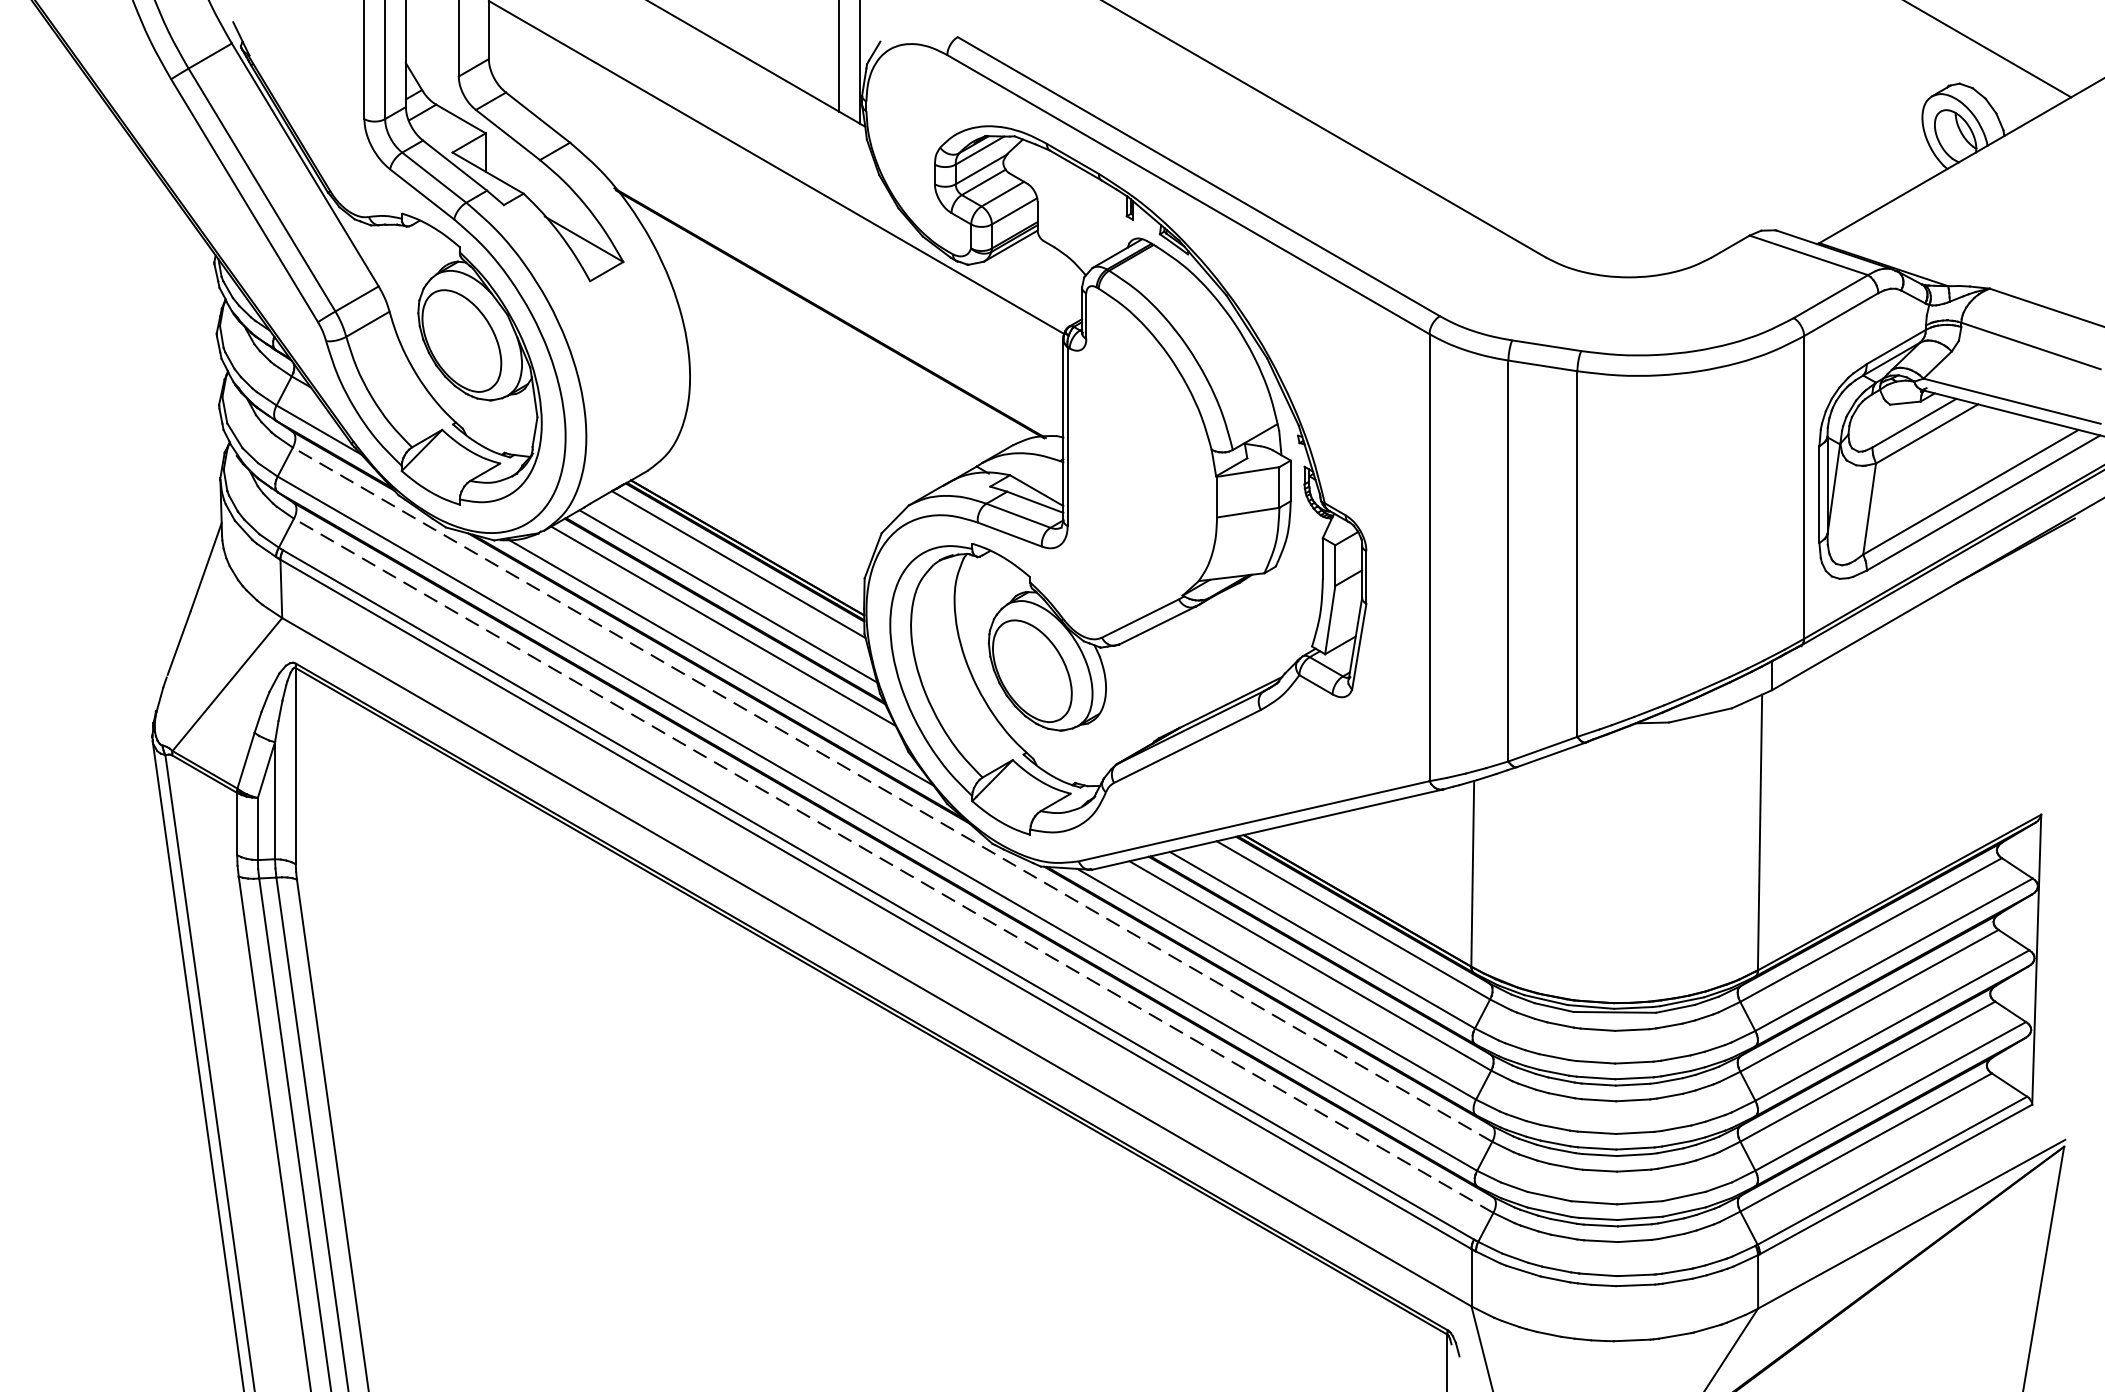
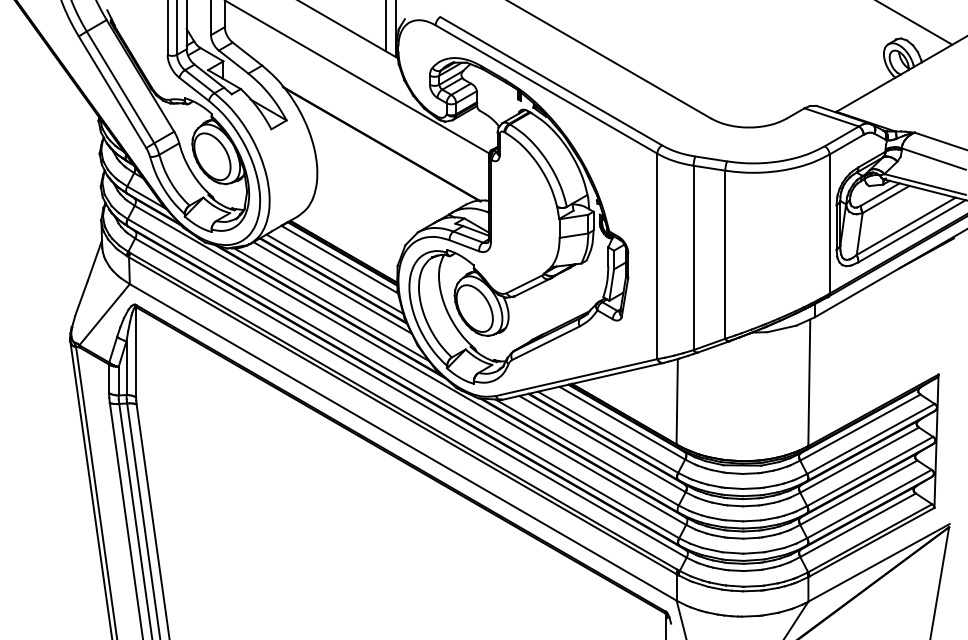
line: (892, 794) -> (410, 365), dashed -> solid
line: (892, 866) -> (410, 398), dashed -> solid

